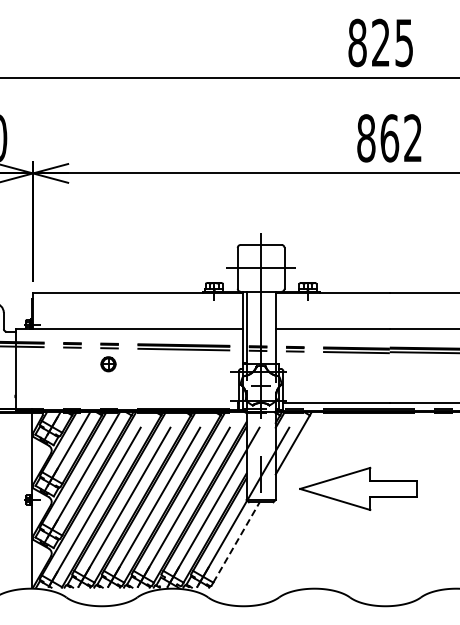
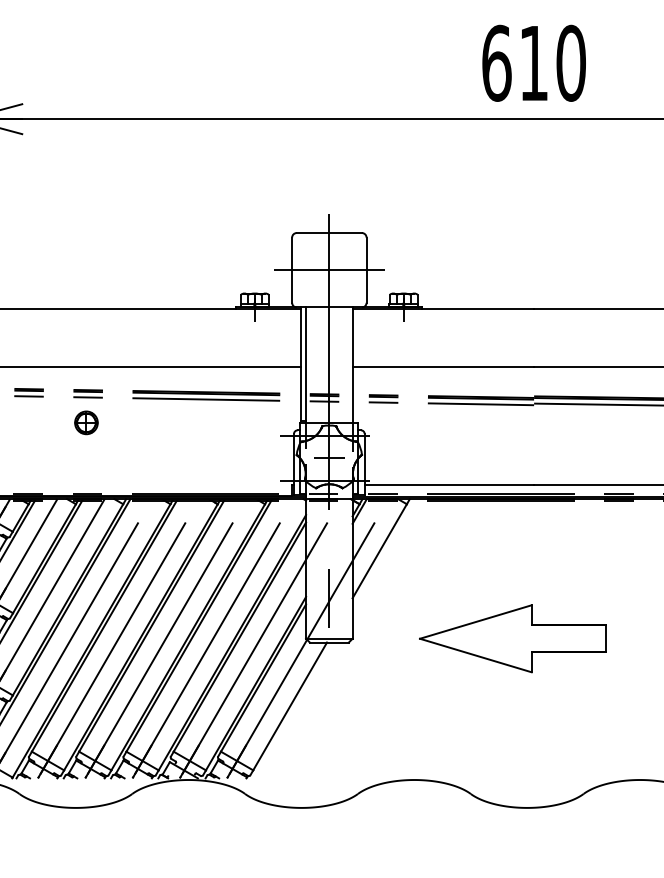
text: (389, 138) -> (533, 63), 862 -> 610
part: (358, 488) -> (512, 638), moved
line: (236, 542) -> (290, 706), dashed -> solid

